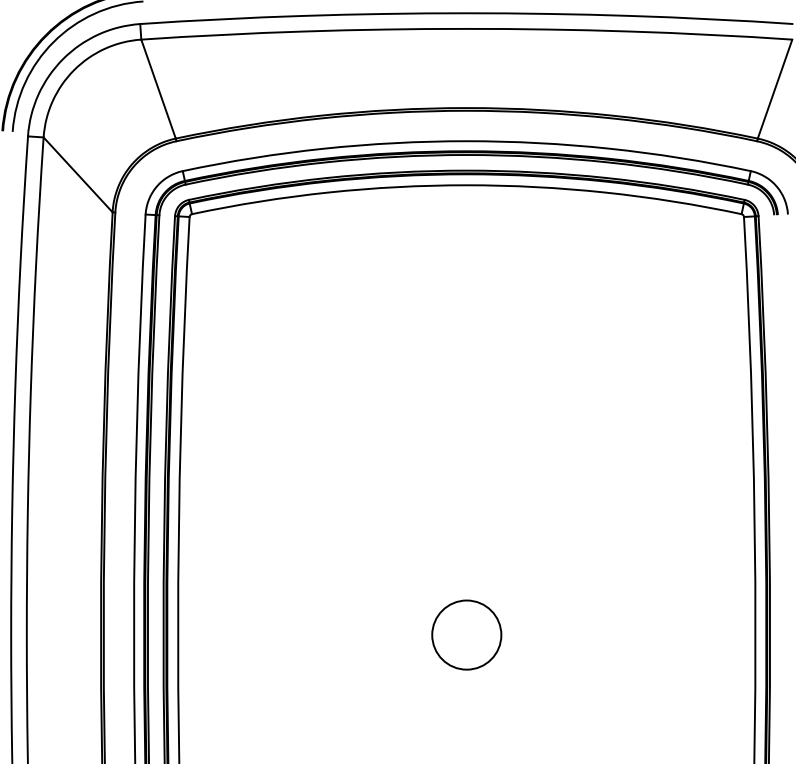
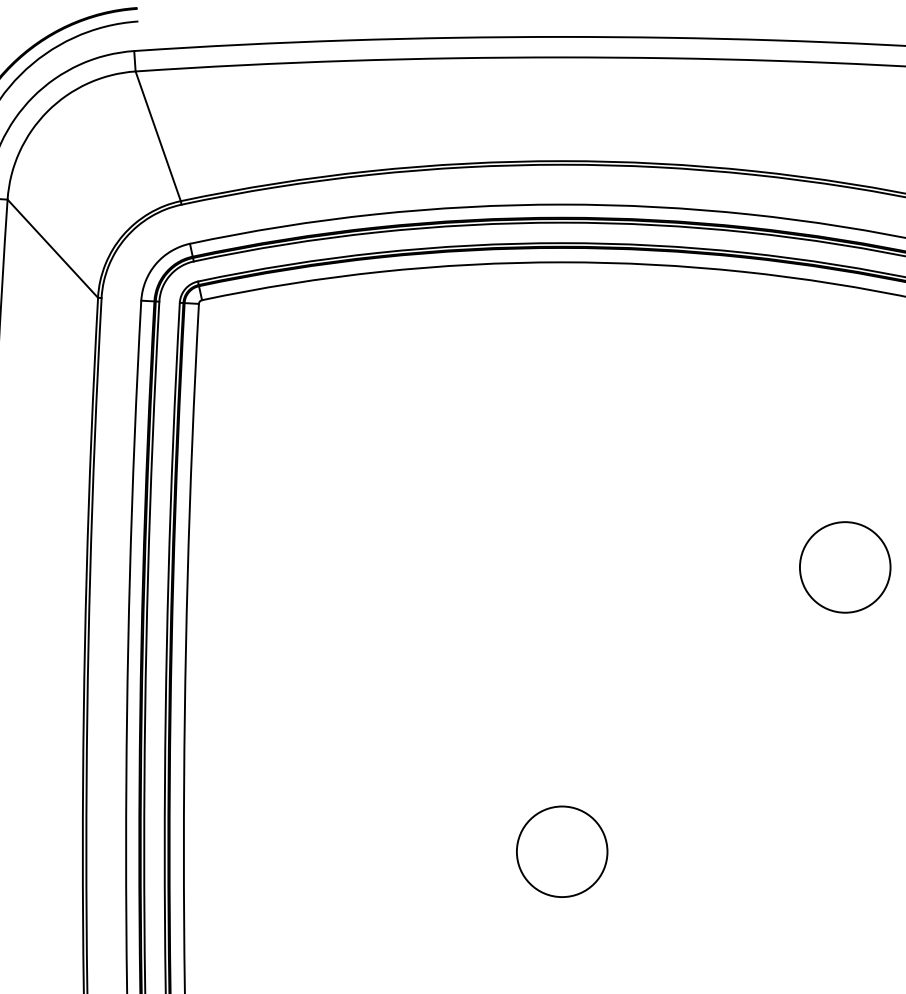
circle: (682, 417) -> (844, 566), added

